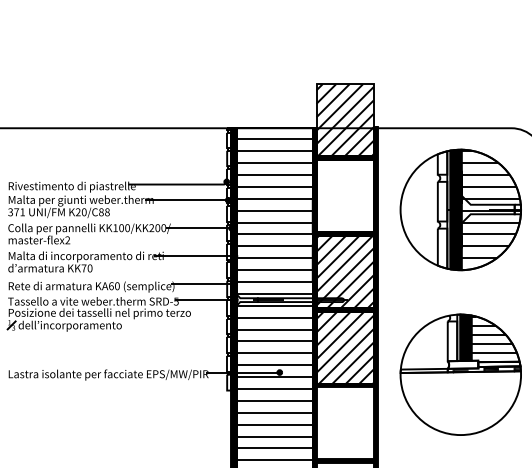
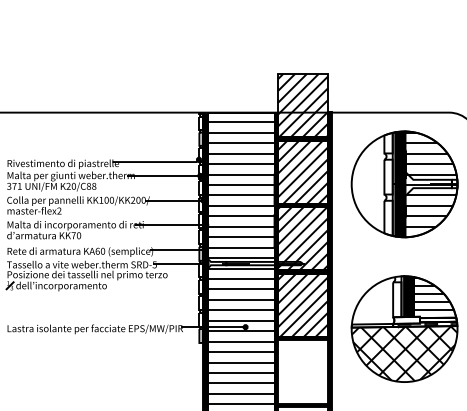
hatch: (344, 195) -> (302, 171), added
hatch: (460, 402) -> (404, 353), added

